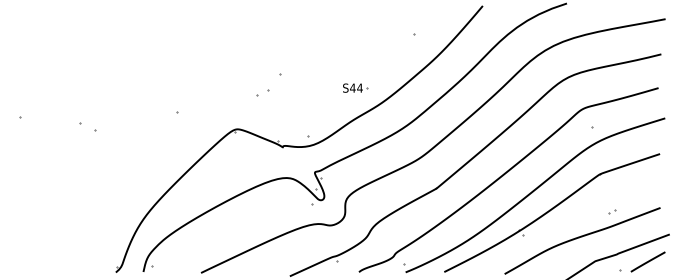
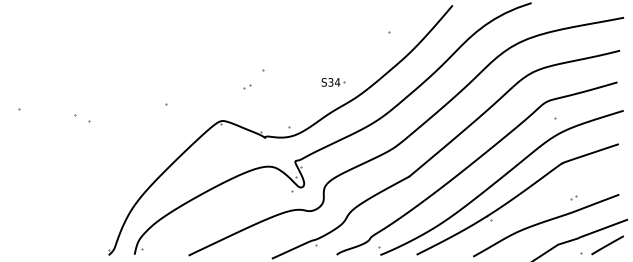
text: (352, 87) -> (330, 81), S44 -> S34
part: (263, 93) -> (247, 87), size x0.62

